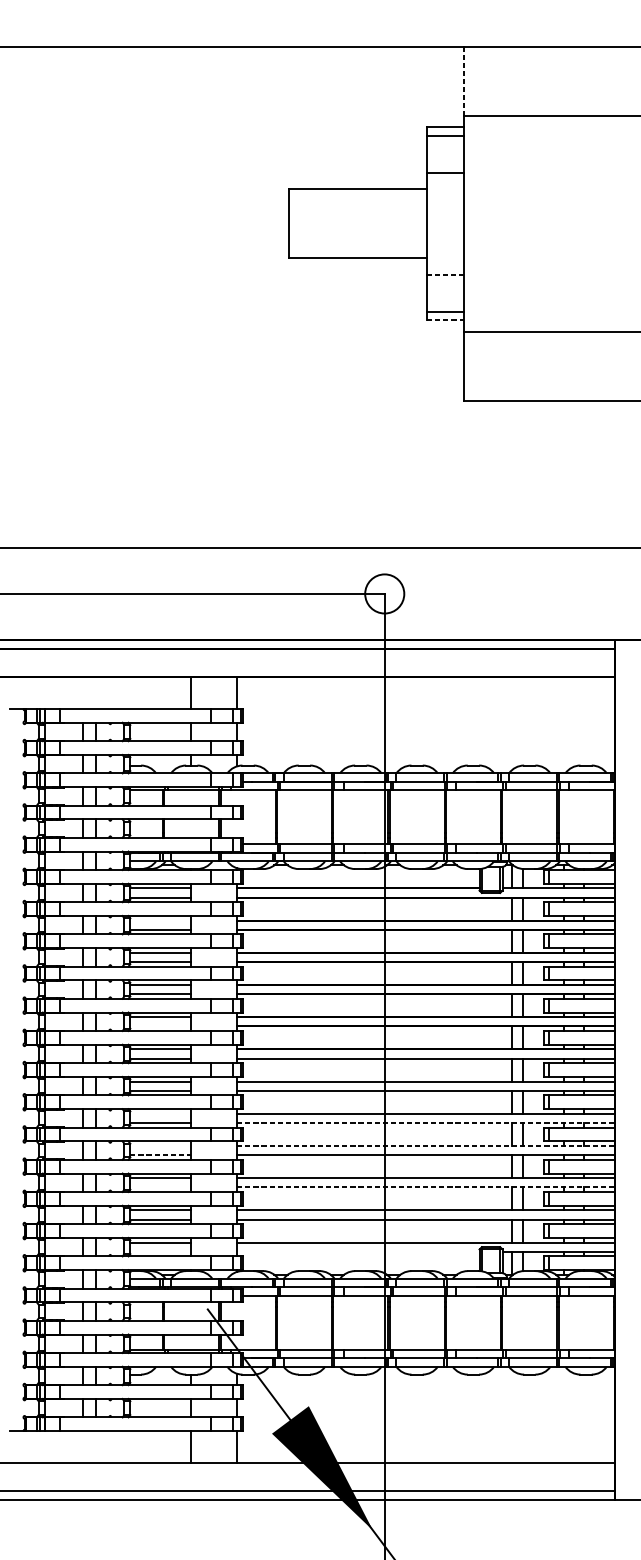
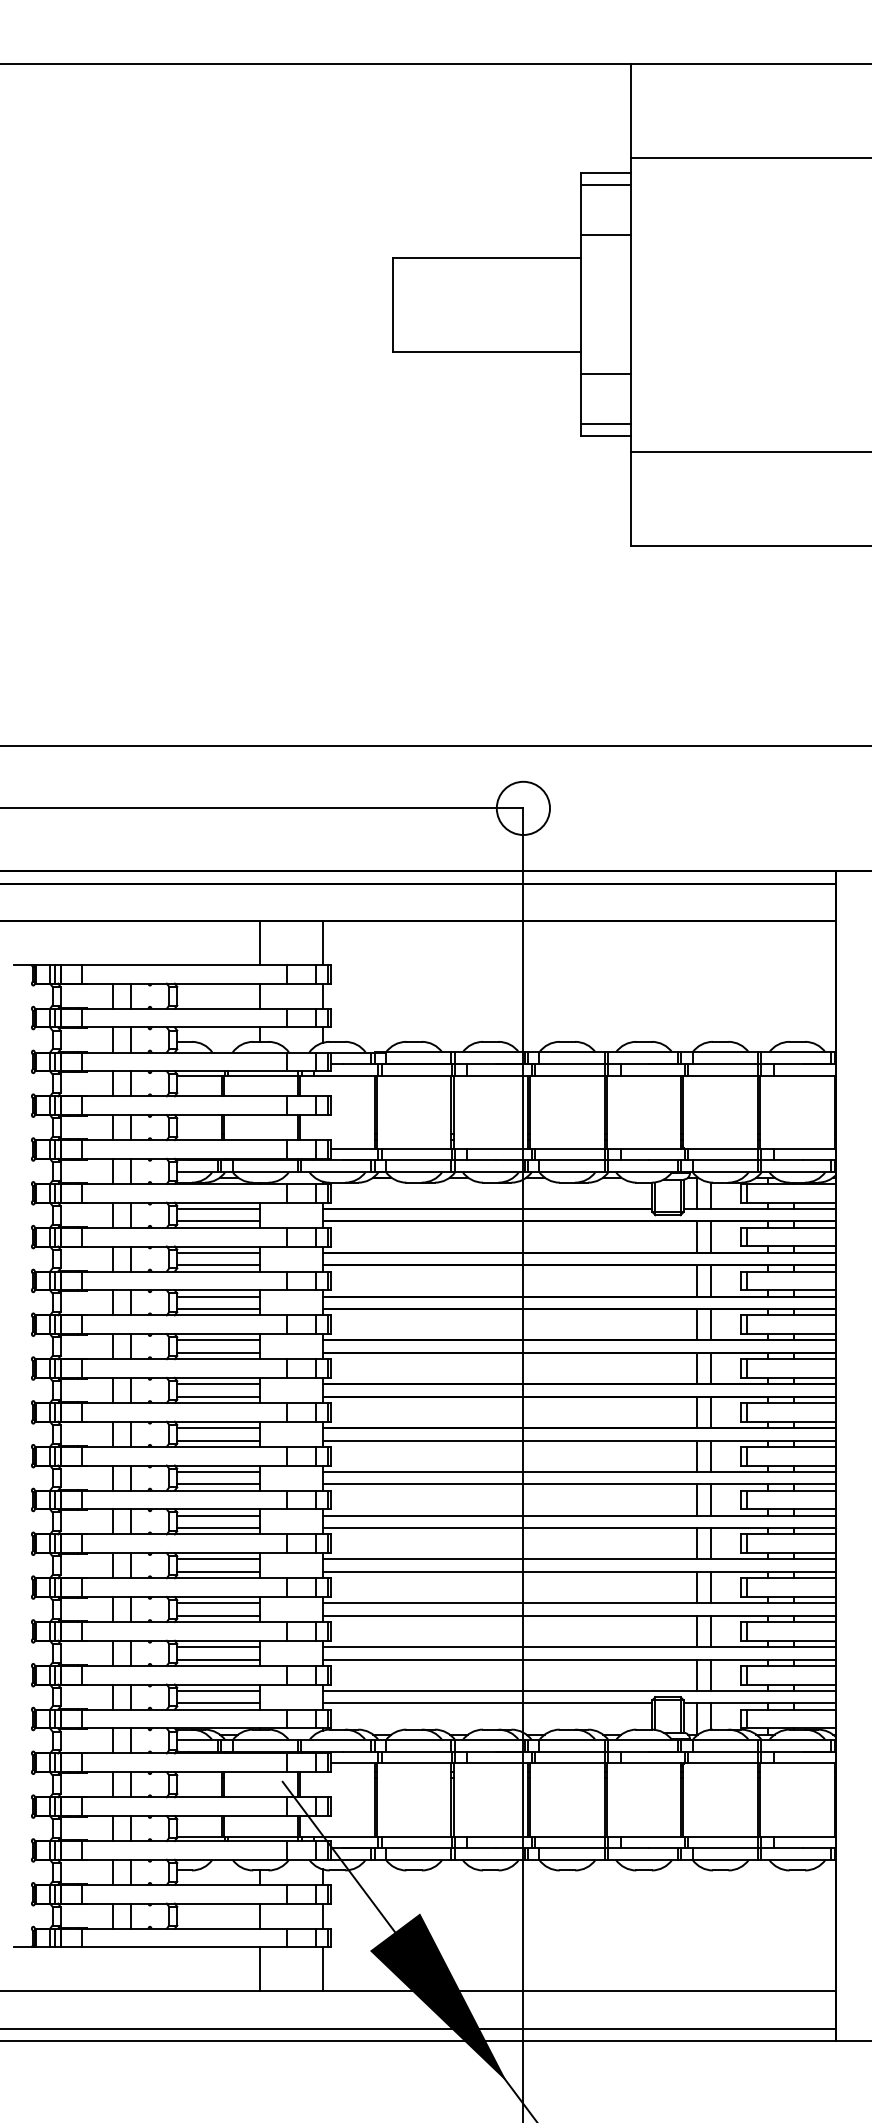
line: (464, 81) -> (631, 110), dashed -> solid
line: (445, 275) -> (605, 374), dashed -> solid
line: (445, 320) -> (606, 436), dashed -> solid
line: (160, 920) -> (218, 1252), added
line: (160, 1026) -> (218, 1396), added
line: (160, 1113) -> (218, 1515), added
line: (425, 1123) -> (579, 1528), dashed -> solid
line: (160, 1146) -> (218, 1559), added
line: (425, 1146) -> (579, 1559), dashed -> solid
line: (161, 1154) -> (219, 1571), dashed -> solid
line: (160, 1187) -> (218, 1615), added
line: (425, 1187) -> (579, 1615), dashed -> solid
line: (160, 1251) -> (218, 1703), added
line: (358, 1251) -> (487, 1703), added

